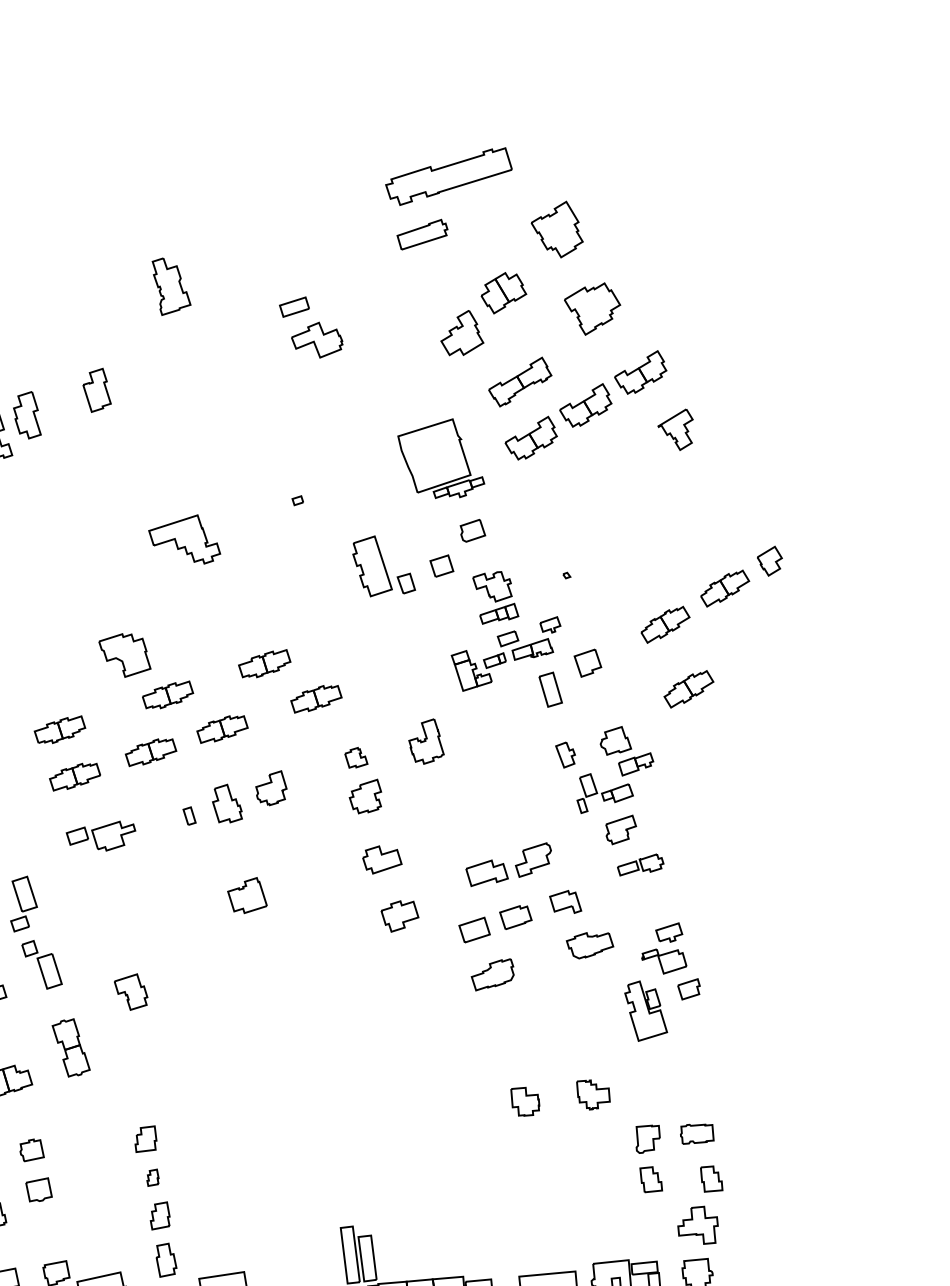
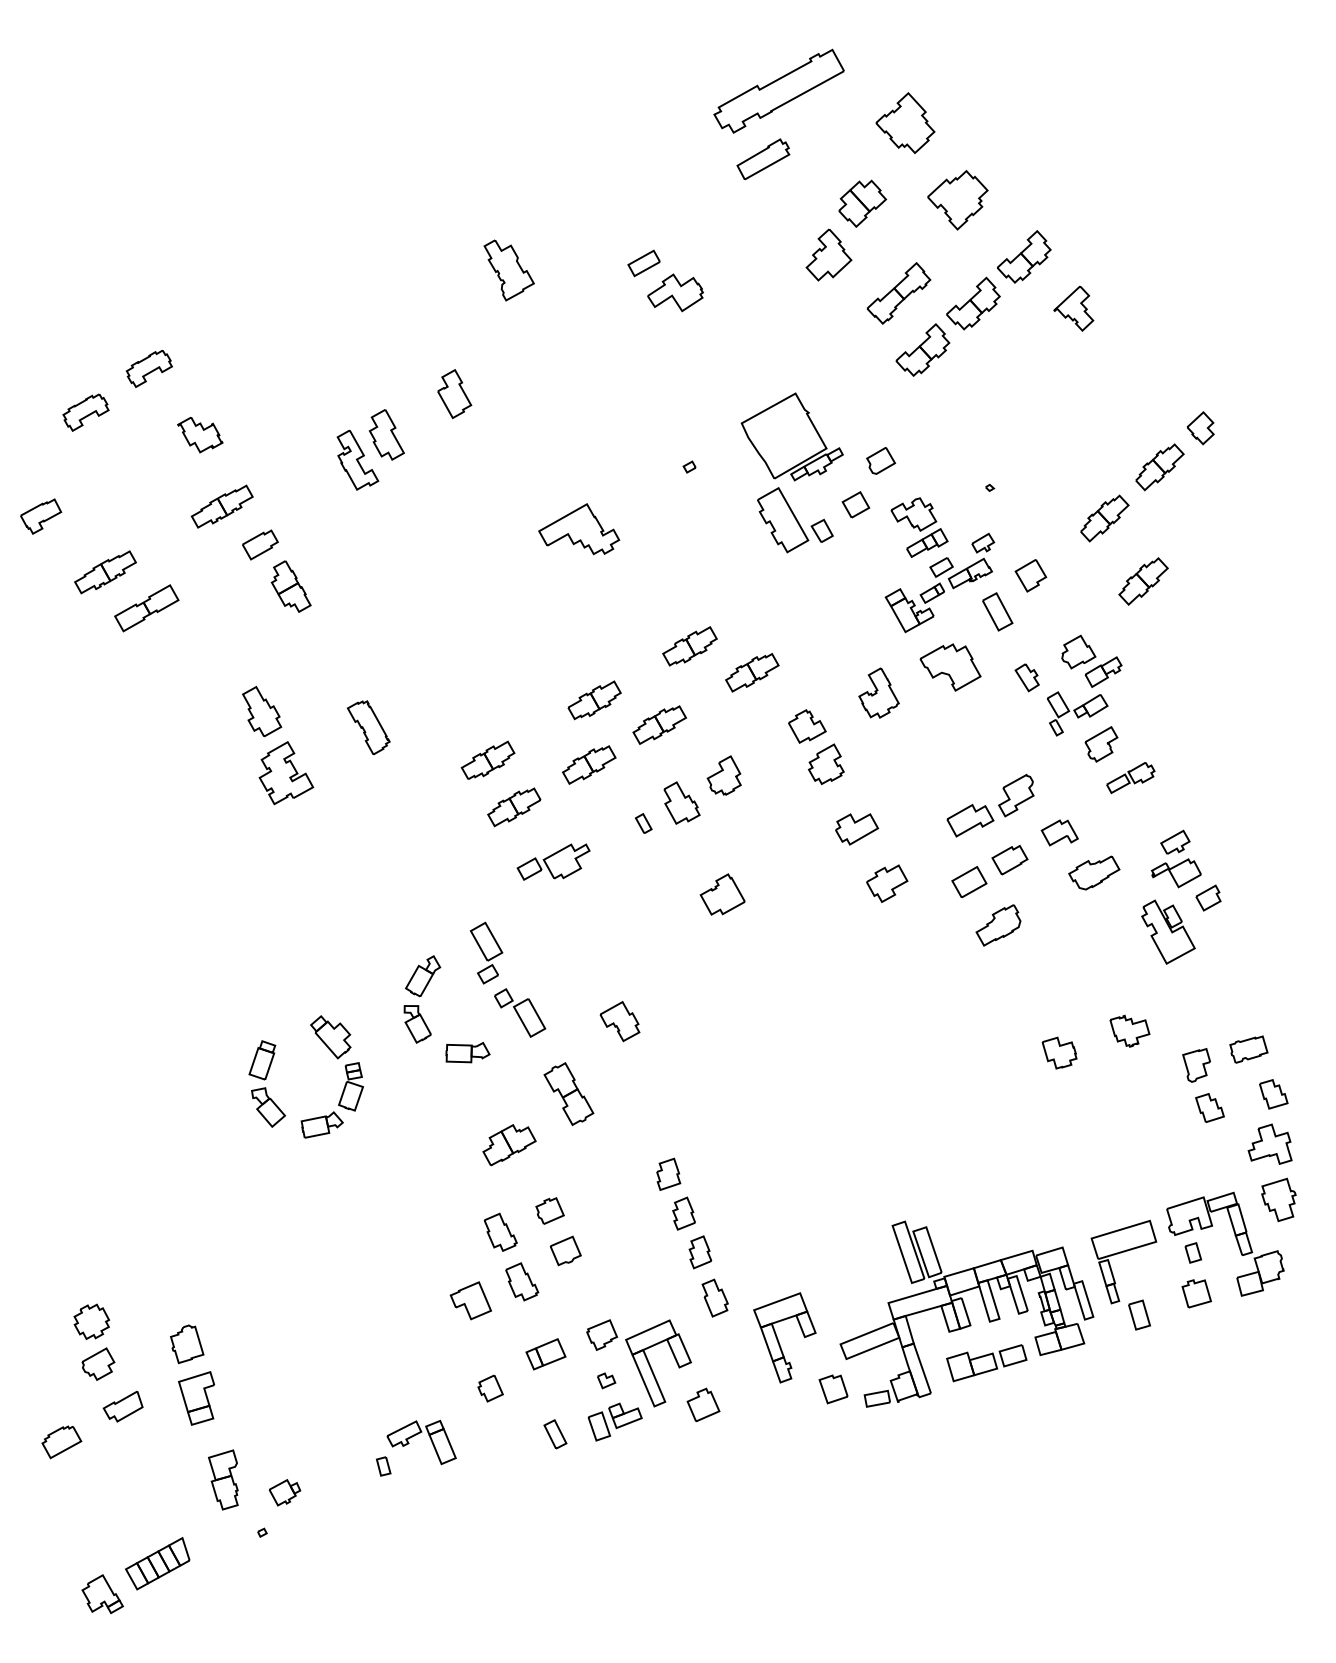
part: (441, 457) -> (791, 436), moved
part: (124, 654) -> (950, 667), moved
part: (356, 758) -> (807, 726), size x1.43
part: (153, 1177) -> (683, 1213), size x1.67

